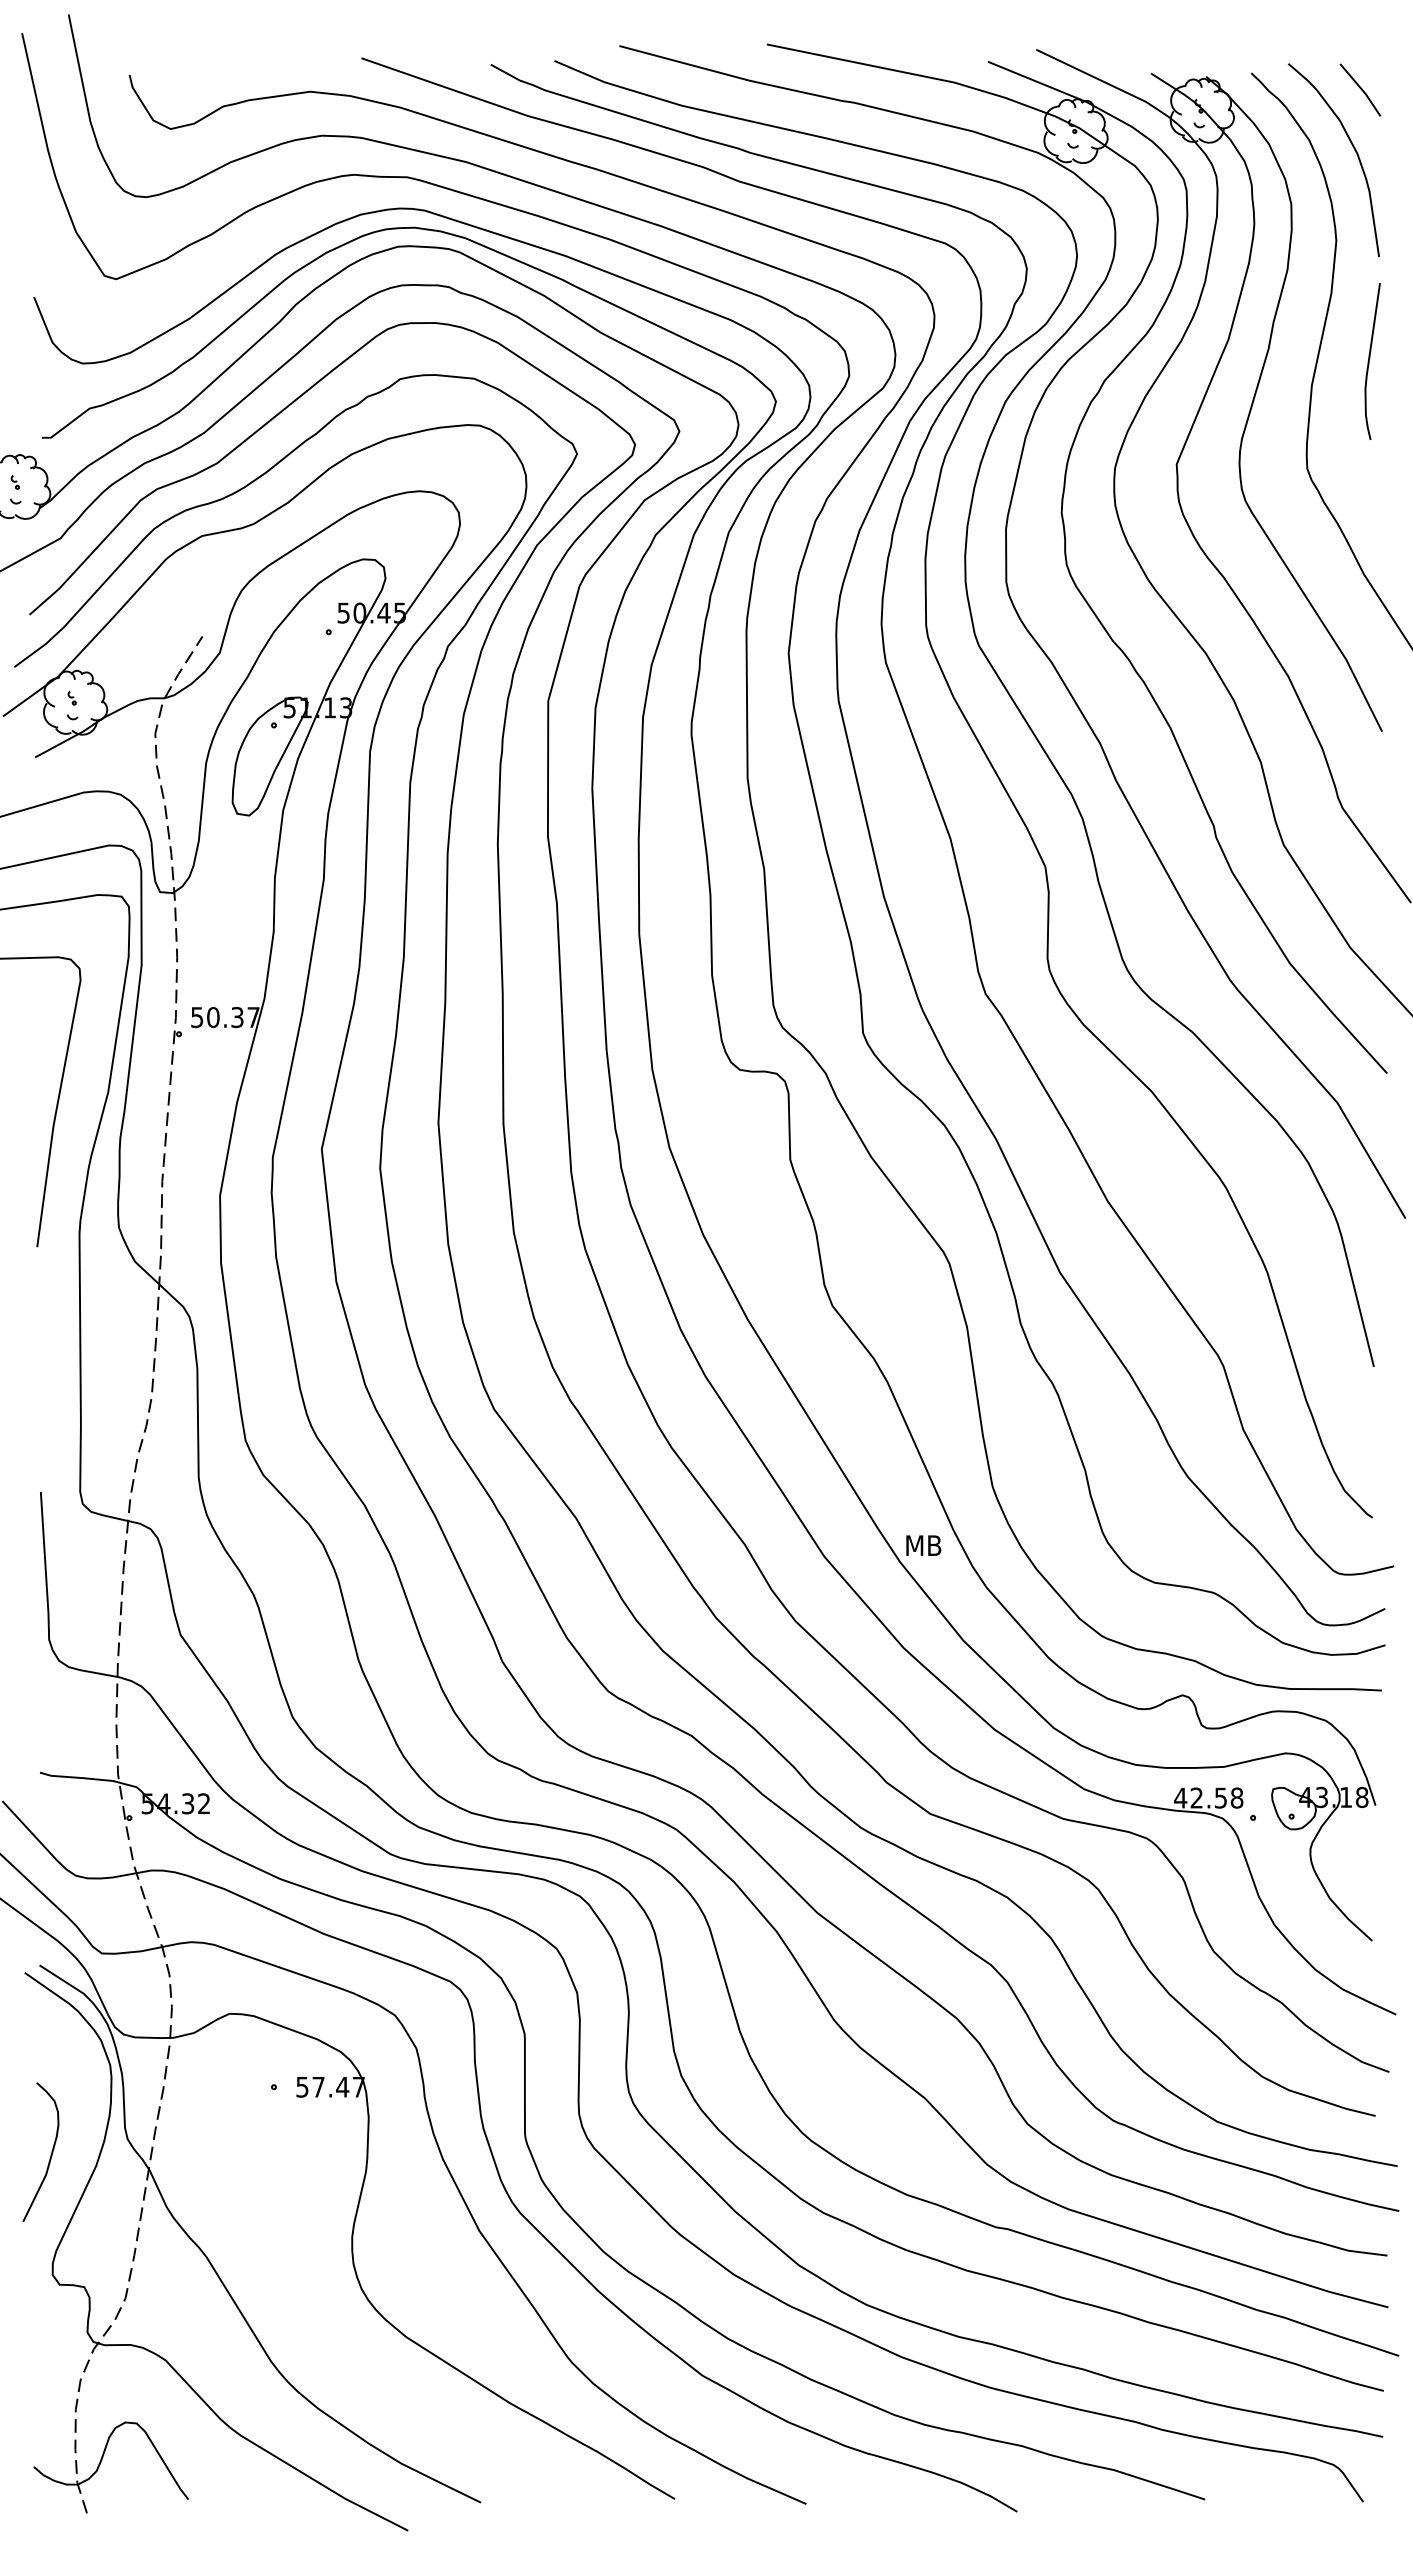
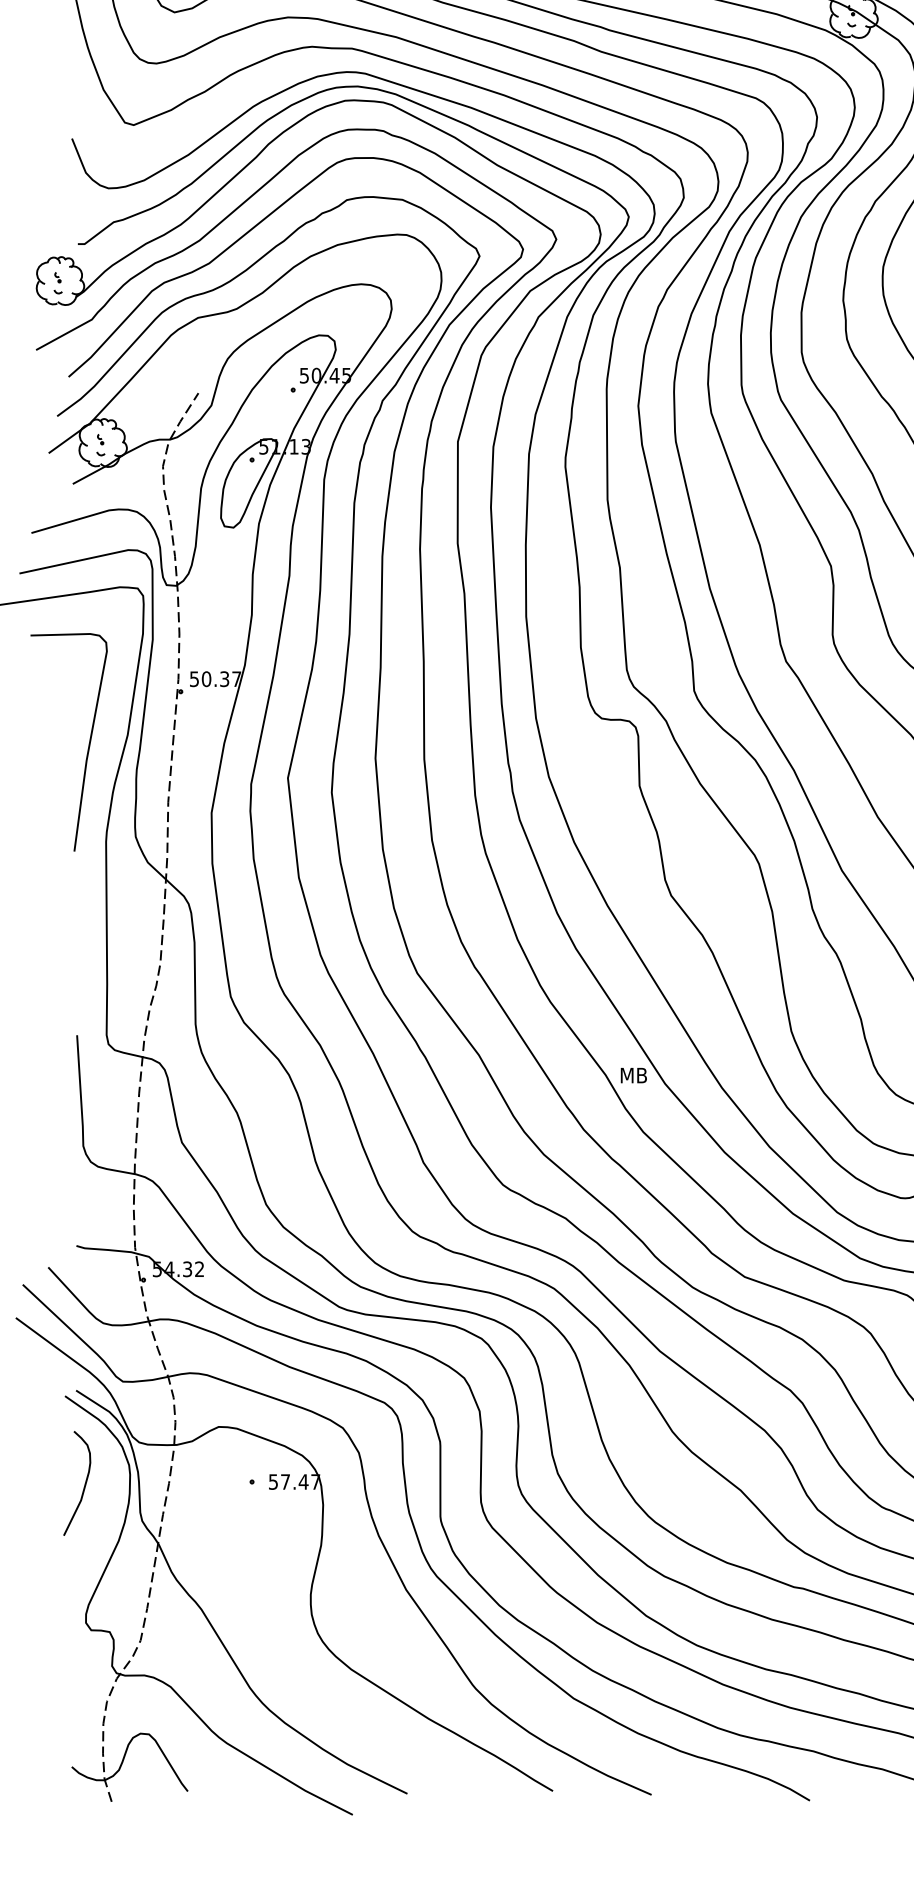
text: (923, 1545) -> (633, 1075), moved
curve: (50, 2154) -> (84, 1485), moved

